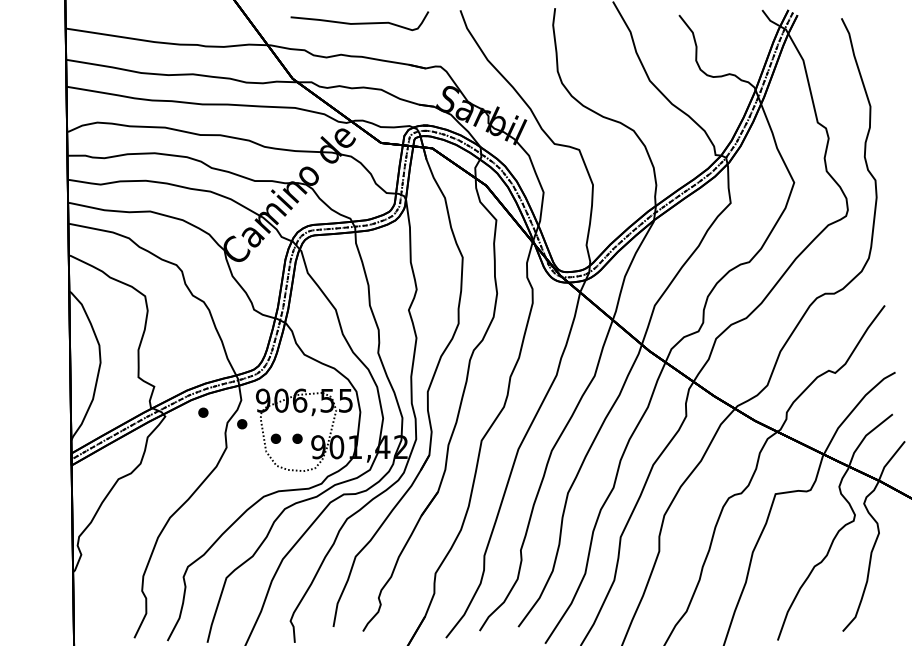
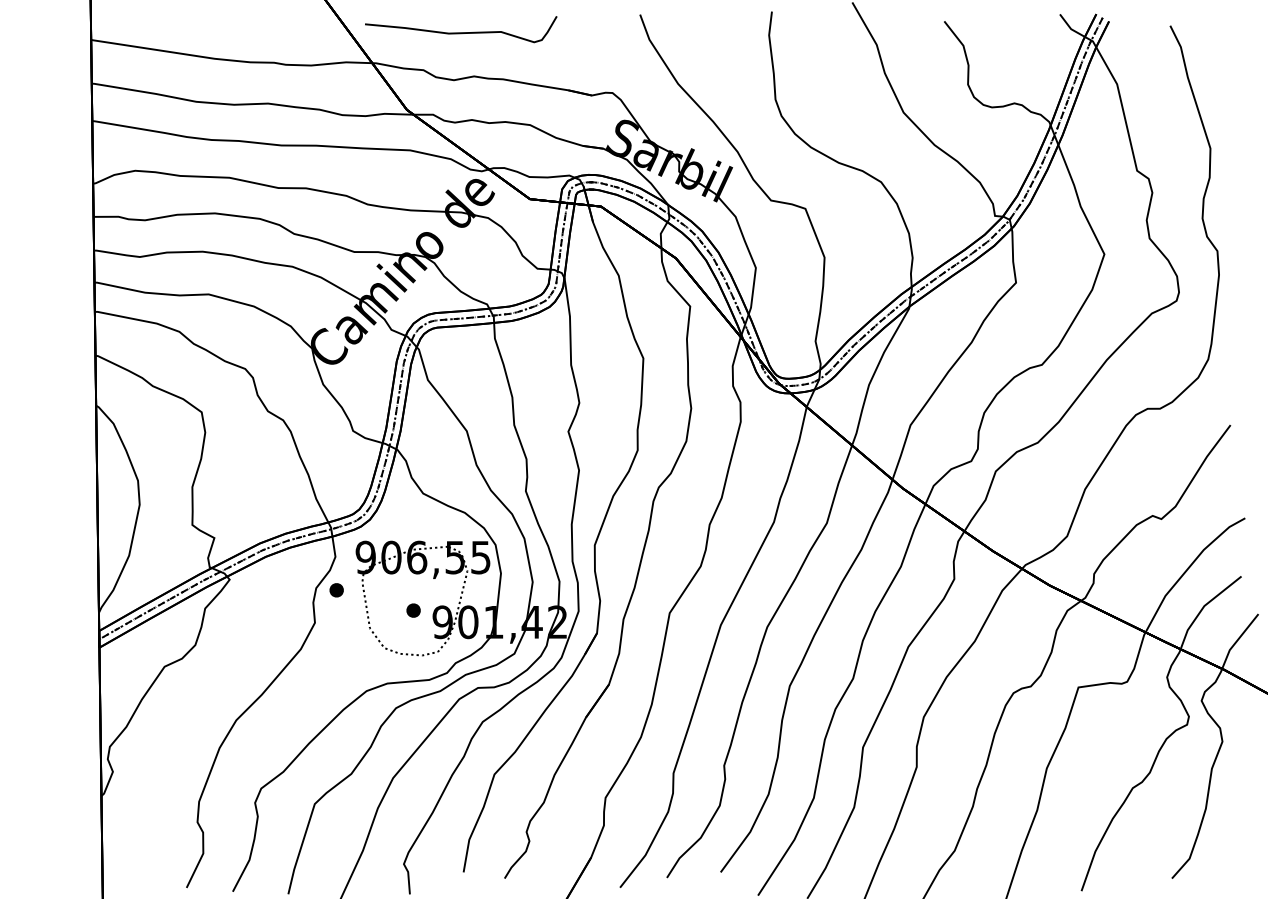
curve: (360, 23) -> (461, 32), moved
part: (203, 412) -> (282, 574), removed
part: (275, 438) -> (383, 610), removed

